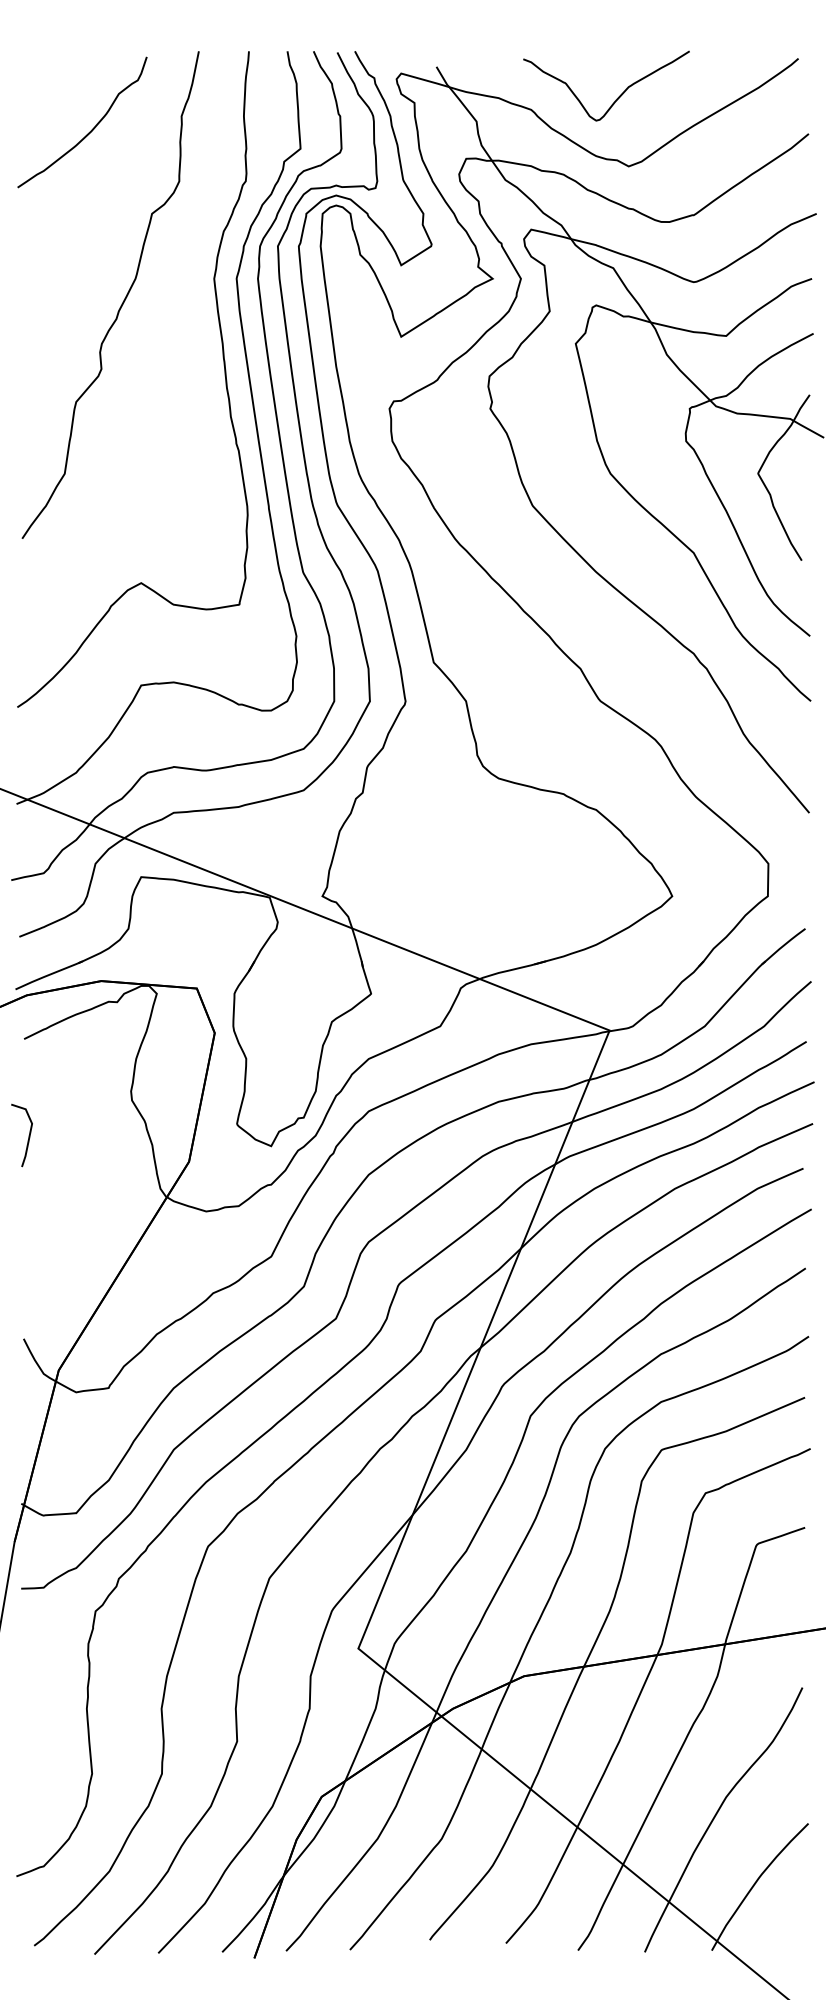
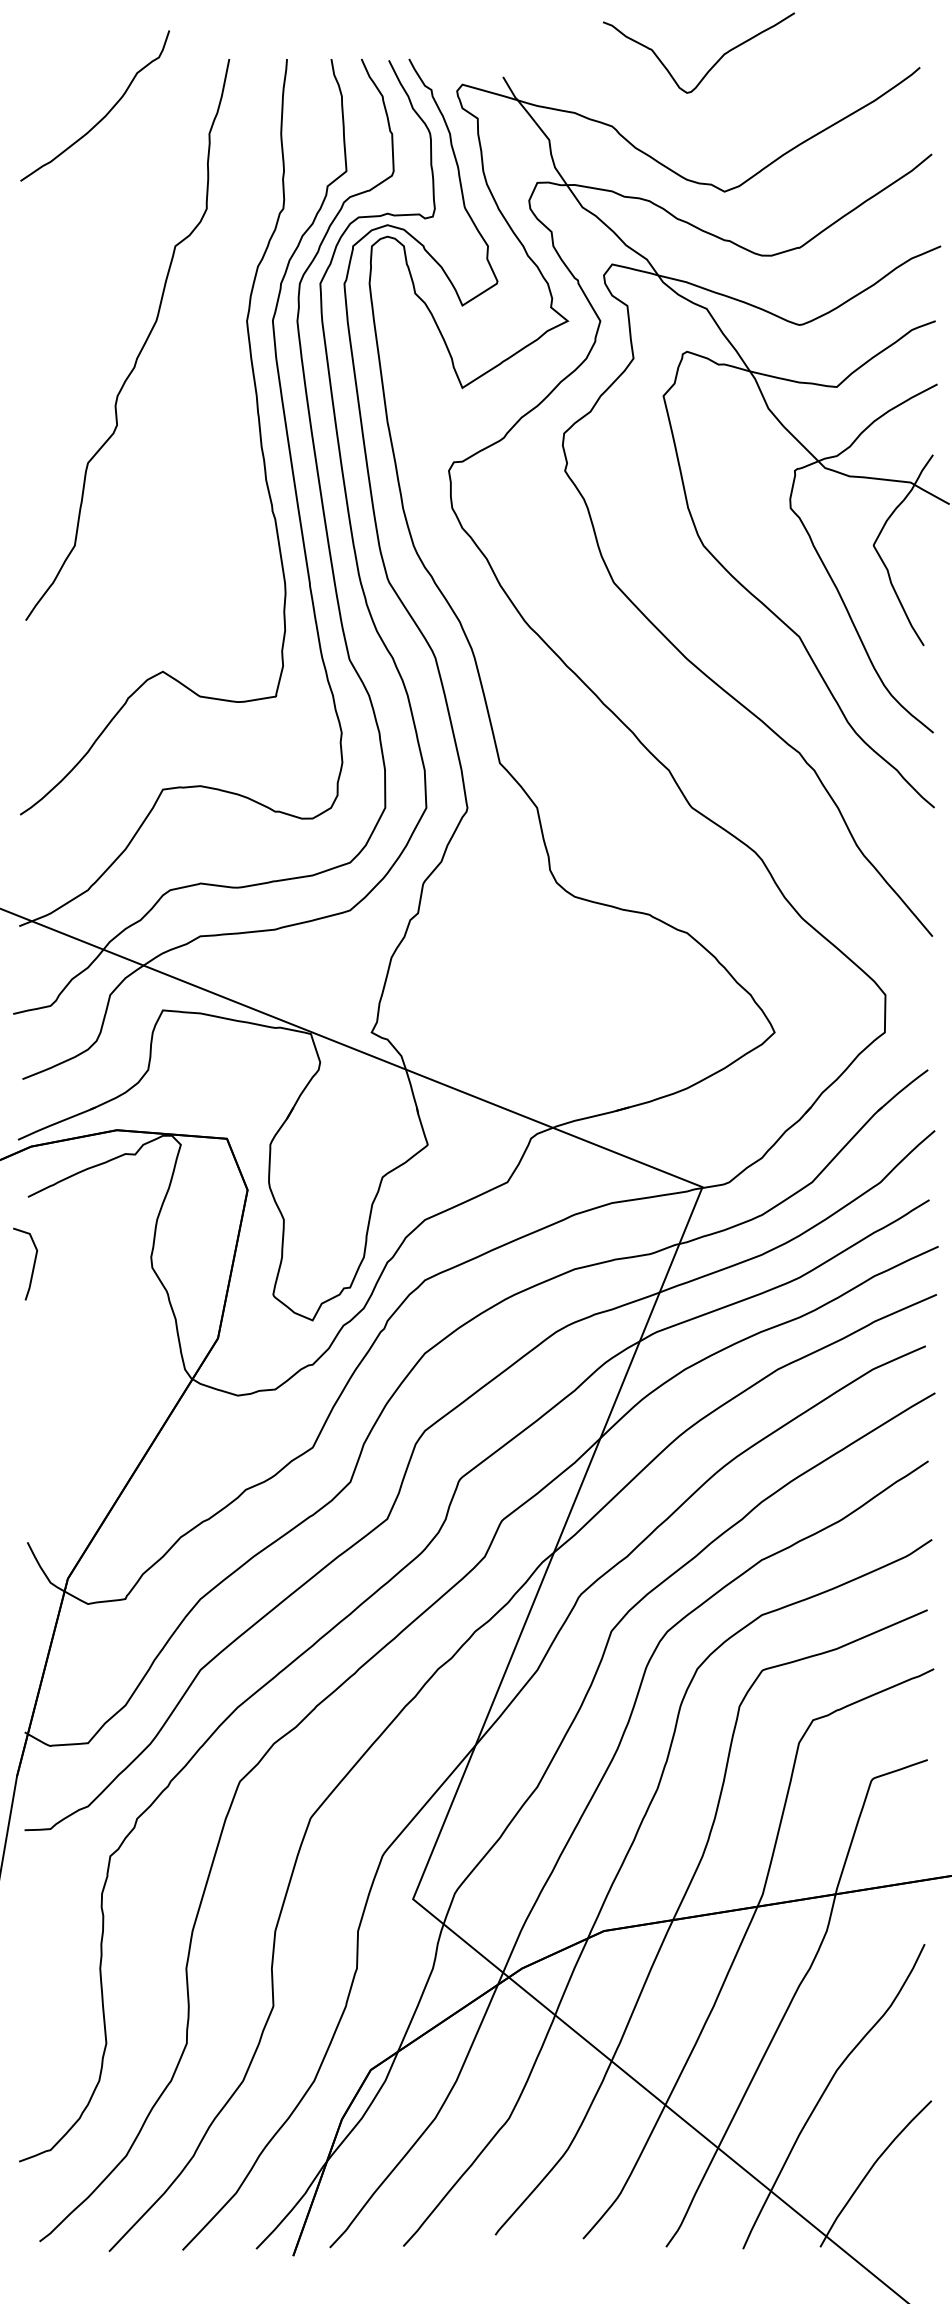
curve: (618, 96) -> (712, 65), moved
curve: (90, 130) -> (104, 115), moved
curve: (28, 1134) -> (33, 1263), moved

